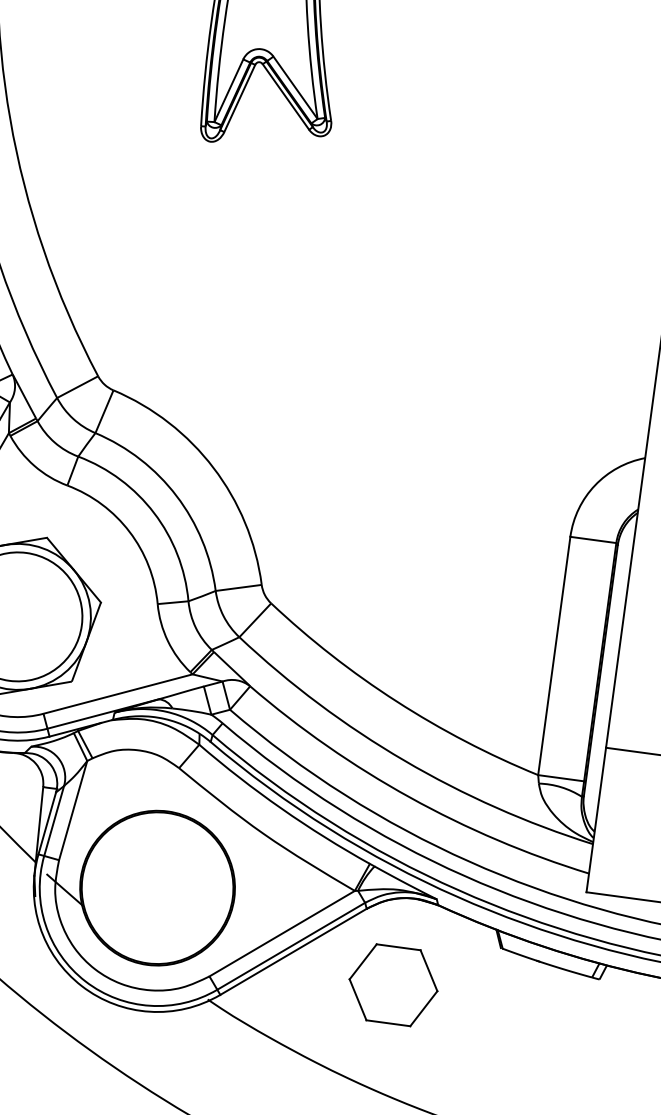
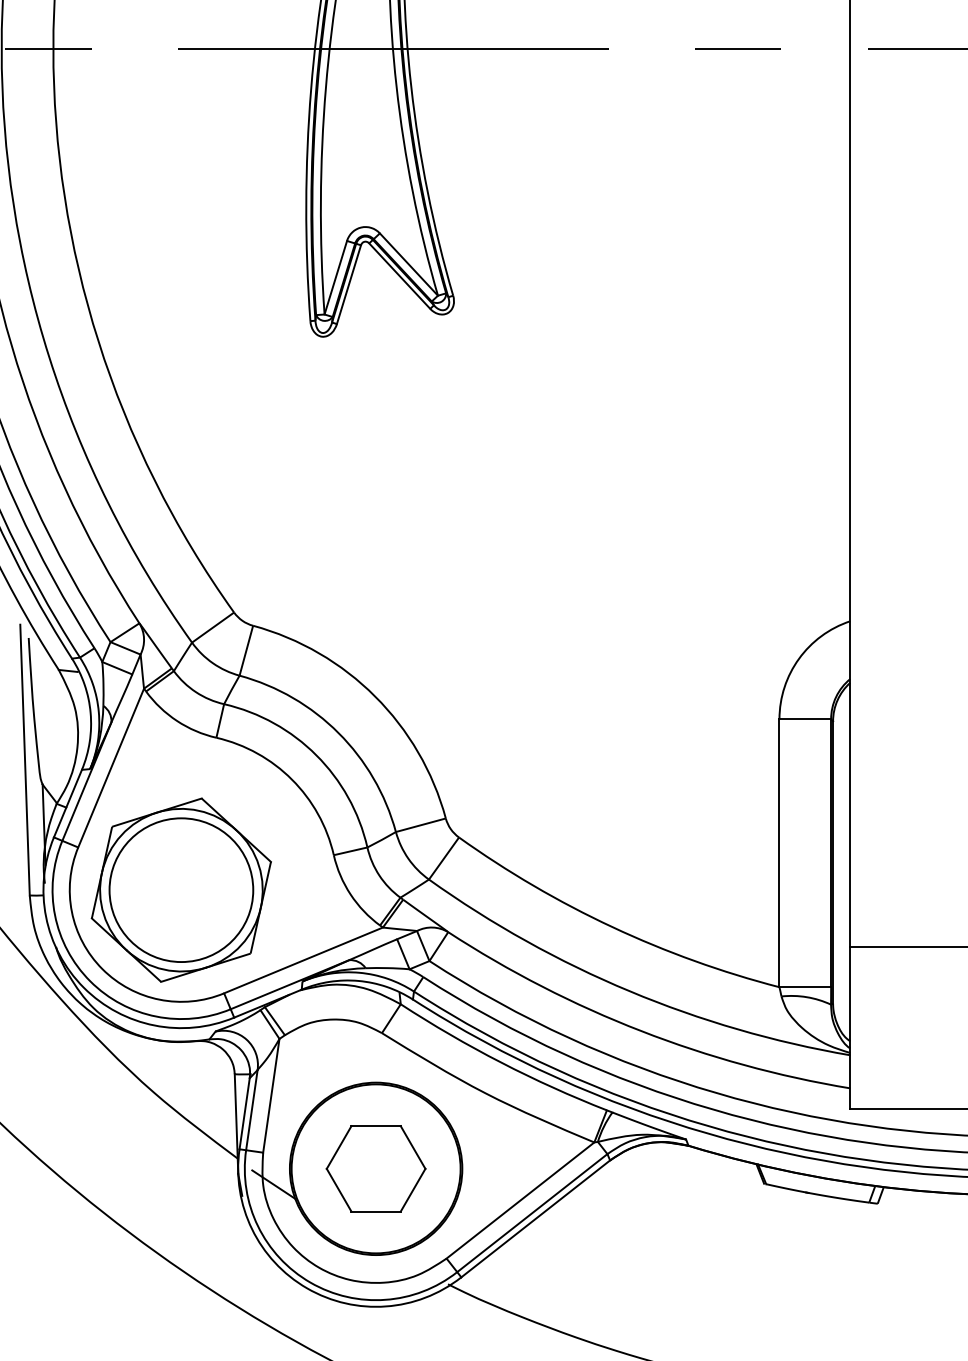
part: (393, 984) -> (375, 1168), moved

